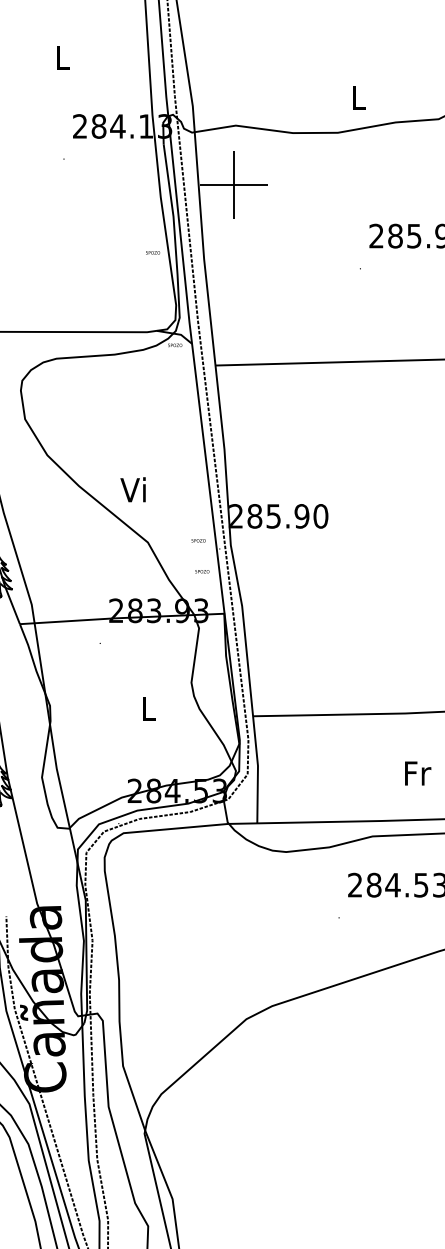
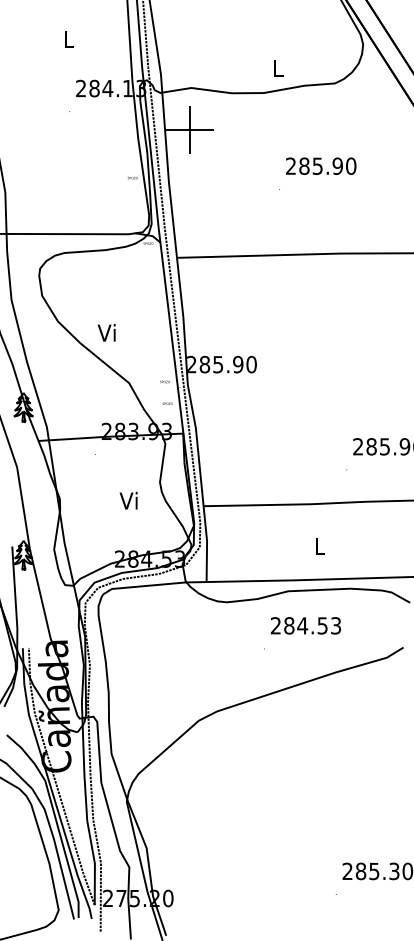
text: (132, 489) -> (106, 332), moved
text: (146, 708) -> (128, 500), L -> Vi
text: (418, 773) -> (320, 546), Fr -> L

